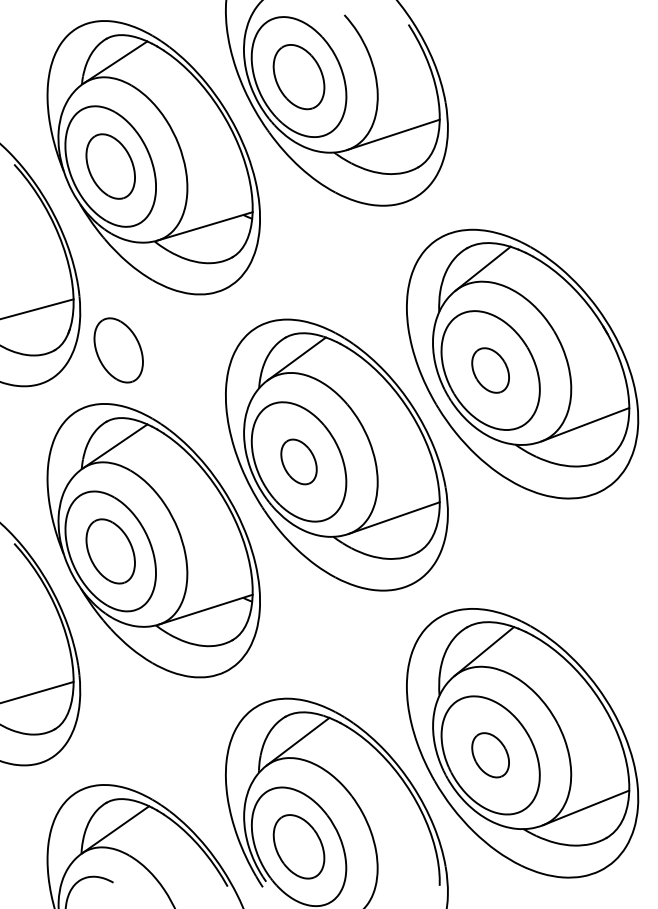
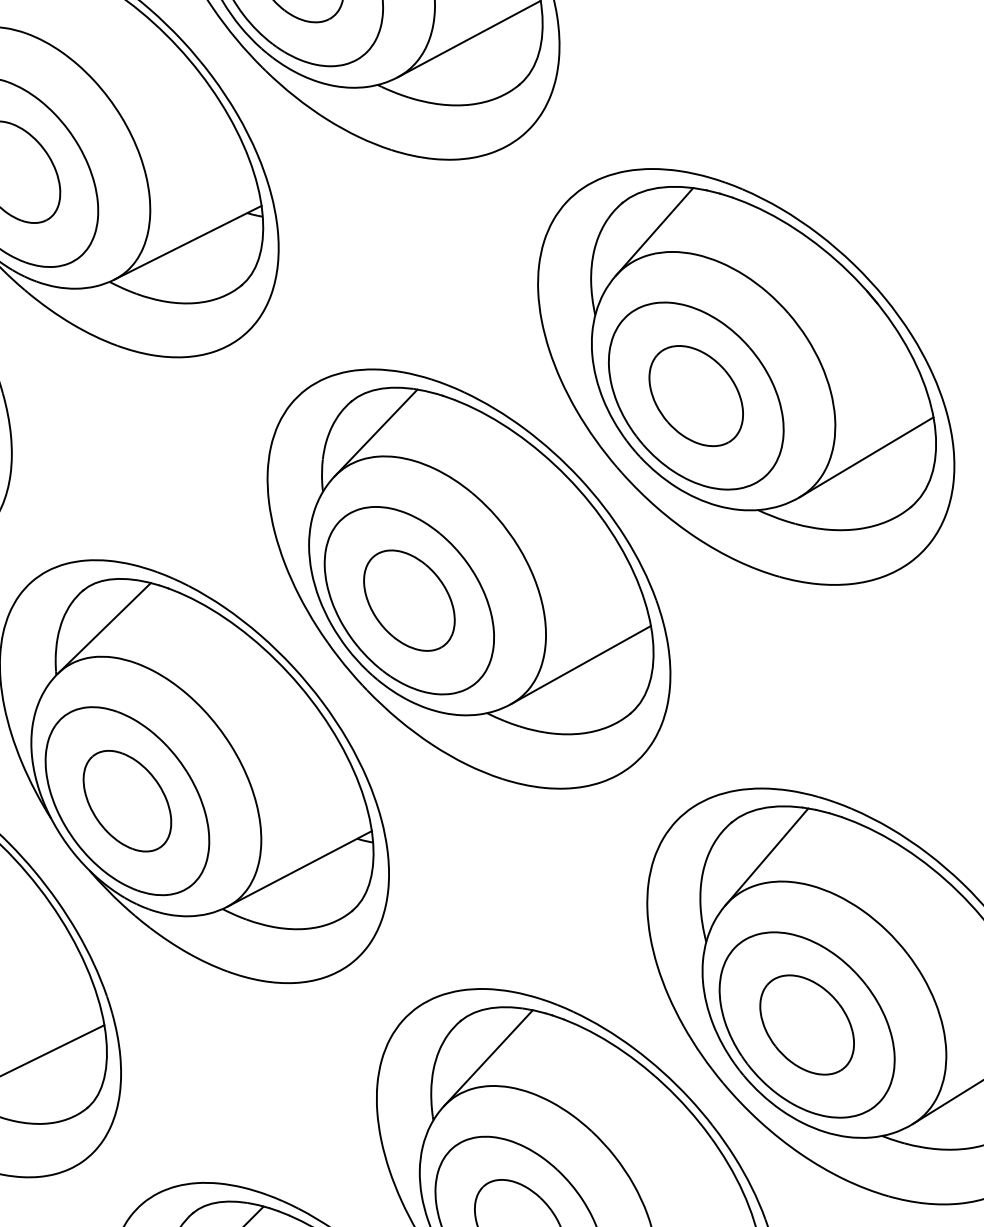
part: (118, 350) -> (82, 470), removed
part: (490, 370) -> (695, 396), size x1.43
part: (298, 461) -> (408, 600), size x1.43
part: (490, 754) -> (806, 1023), size x1.43

